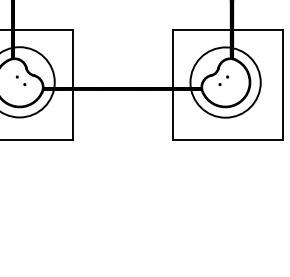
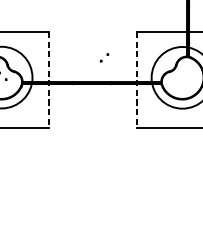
part: (223, 80) -> (104, 57), moved
line: (72, 85) -> (48, 80), solid -> dashed
line: (173, 85) -> (136, 80), solid -> dashed

